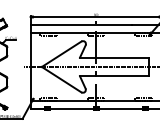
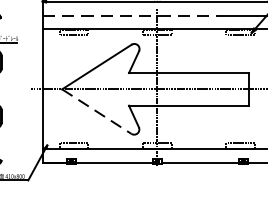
line: (81, 25) -> (131, 16), solid -> dashed
line: (62, 79) -> (98, 111), solid -> dashed

